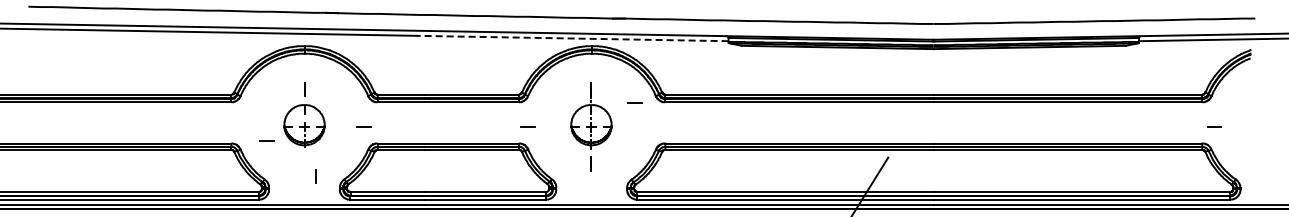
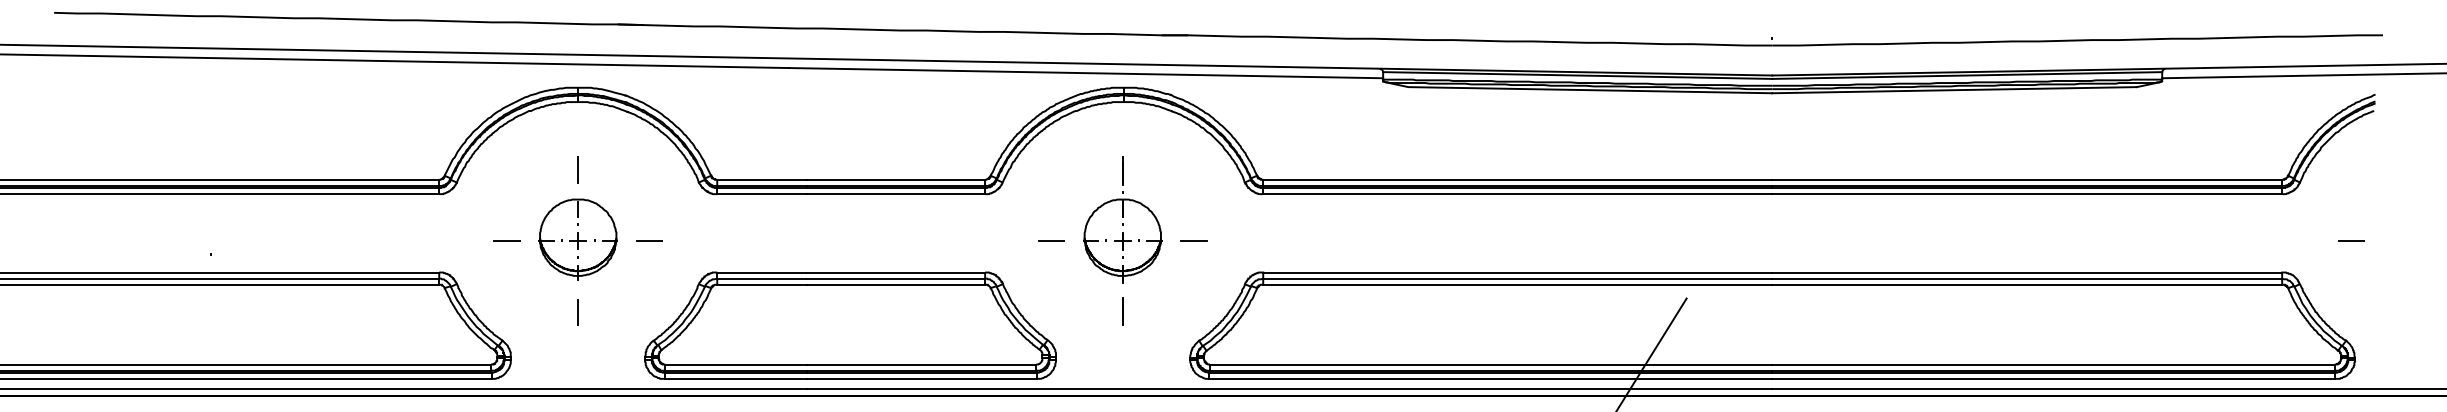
line: (572, 38) -> (1086, 73), dashed -> solid
line: (634, 102) -> (1193, 240), moved
line: (363, 126) -> (648, 240), moved
line: (527, 126) -> (1050, 240), moved
line: (1214, 126) -> (2351, 240), moved
line: (266, 140) -> (505, 240), moved
line: (315, 176) -> (578, 312), moved

